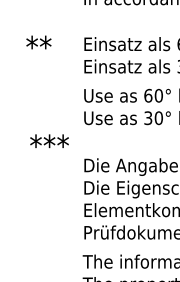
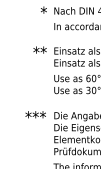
text: (37, 41) -> (39, 49), moved
text: (49, 140) -> (35, 114), moved

